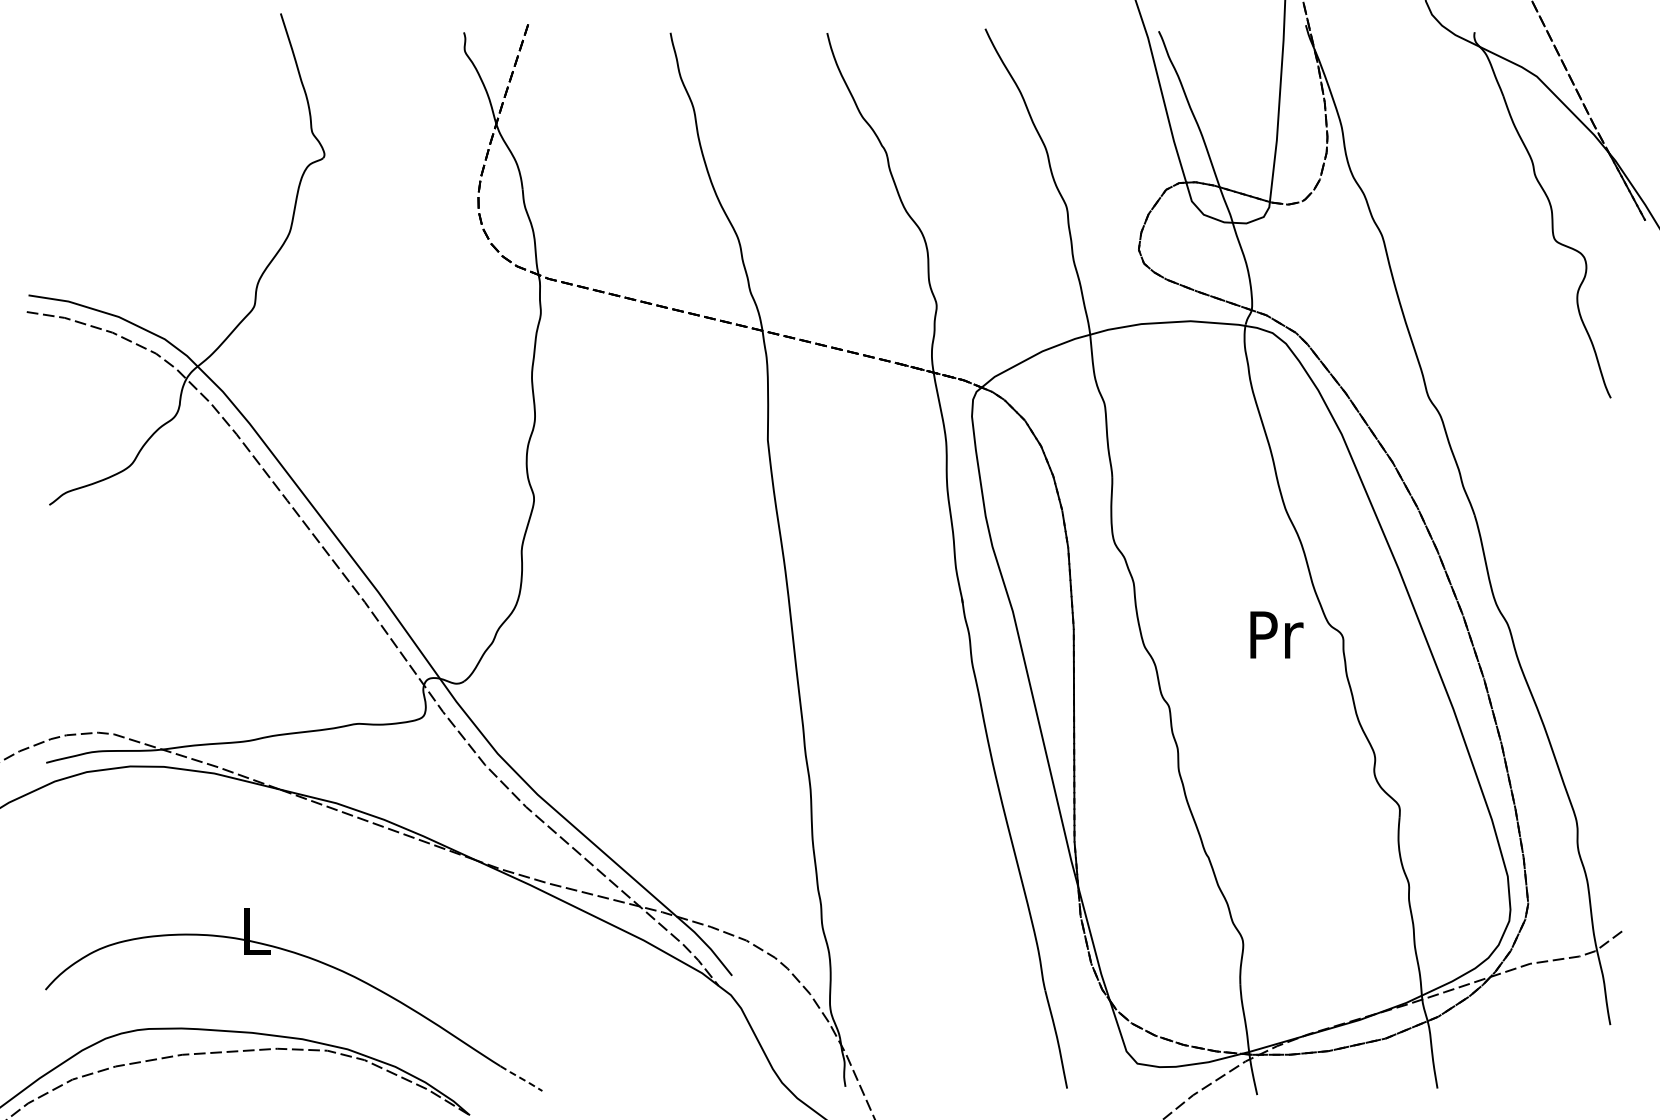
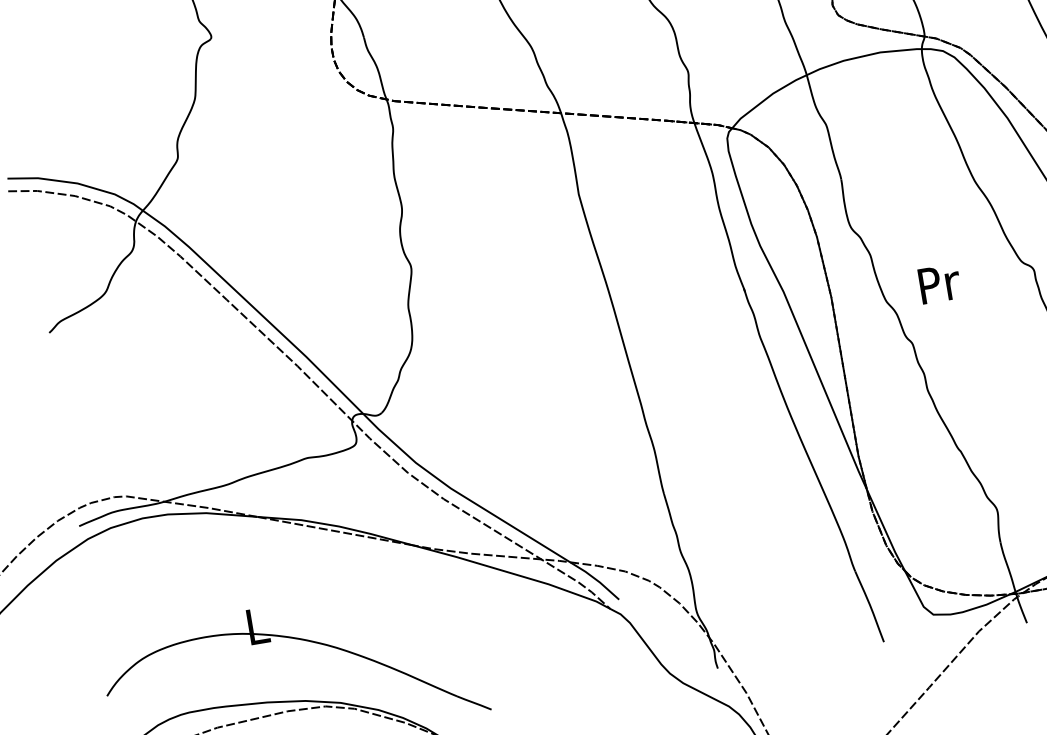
text: (1276, 634) -> (939, 283), moved
line: (521, 1078) -> (474, 702), dashed -> solid

